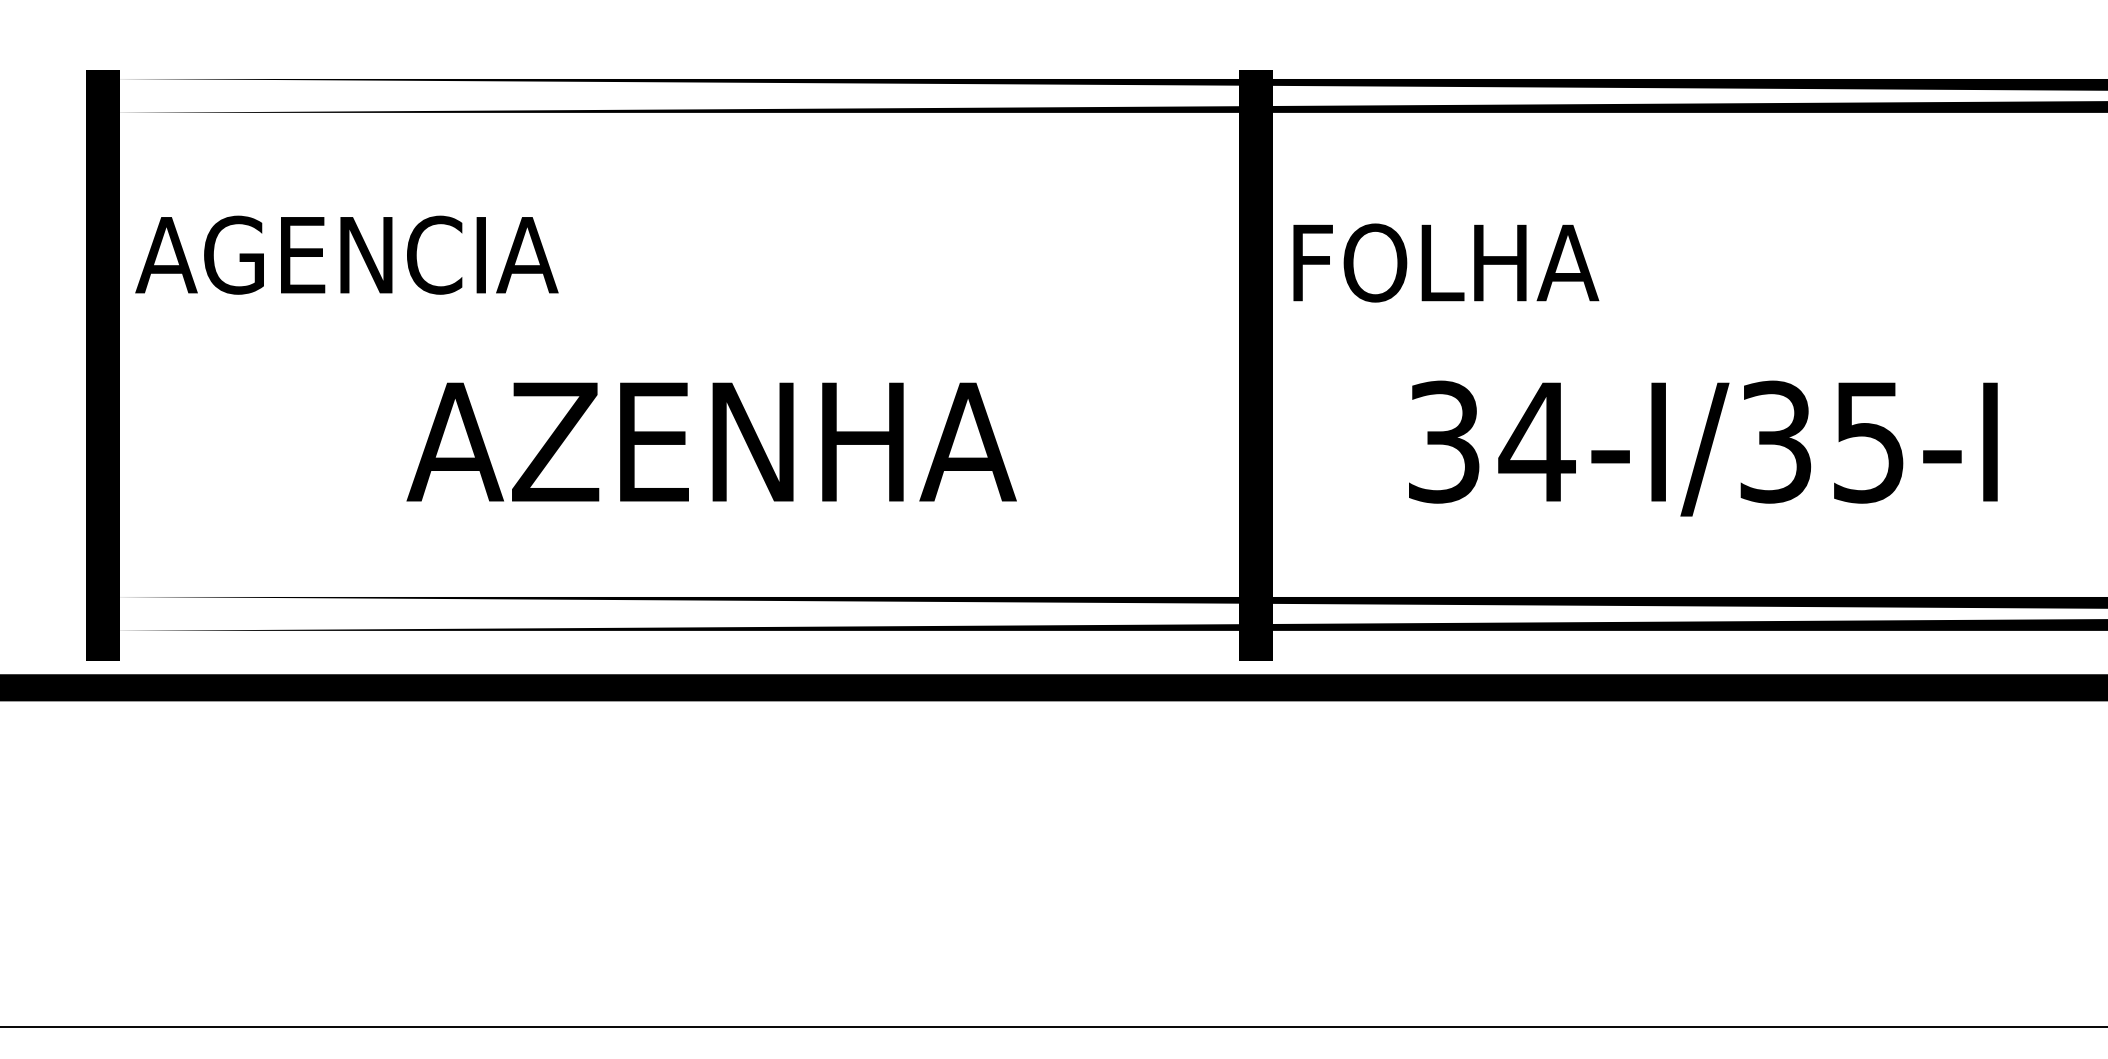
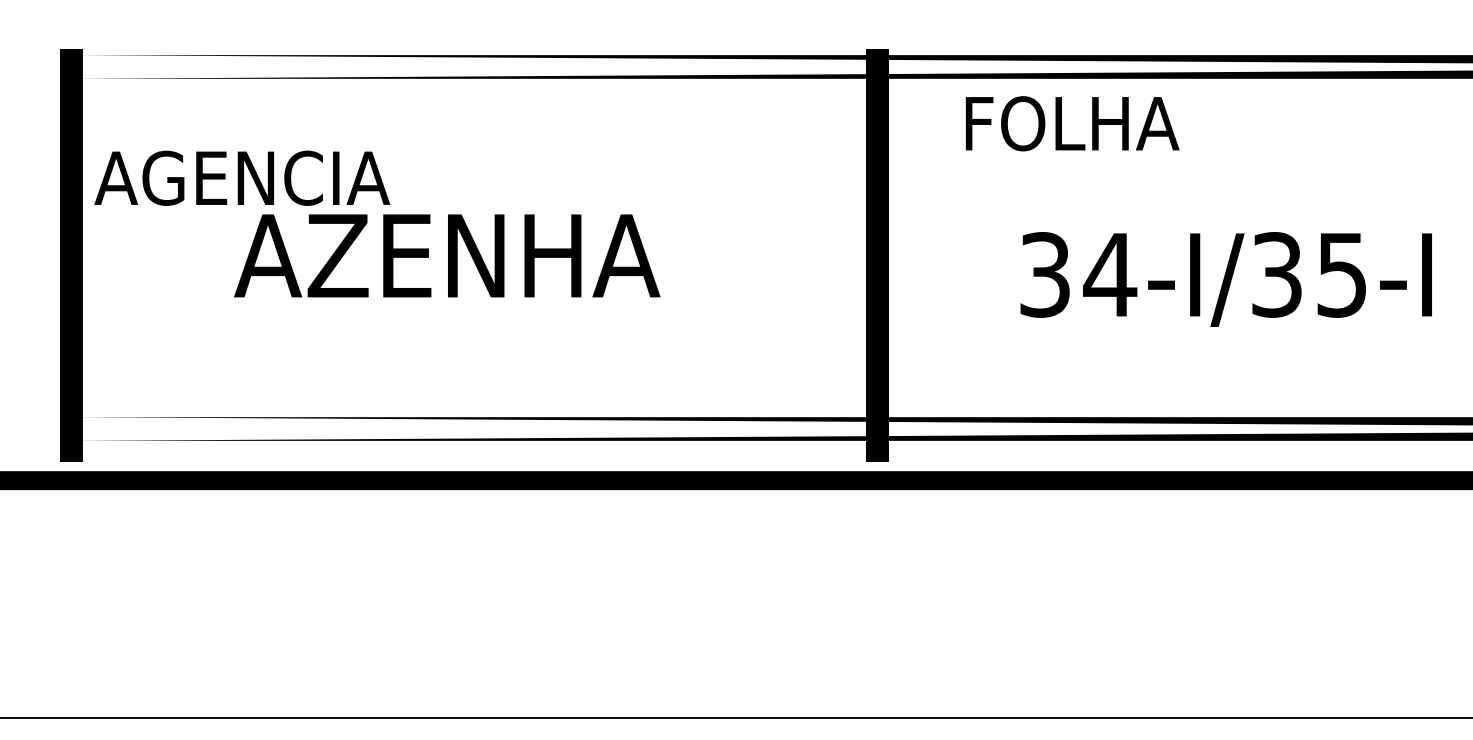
text: (1446, 262) -> (1072, 123), moved
text: (712, 441) -> (447, 255), moved
text: (1702, 448) -> (1225, 279), moved

